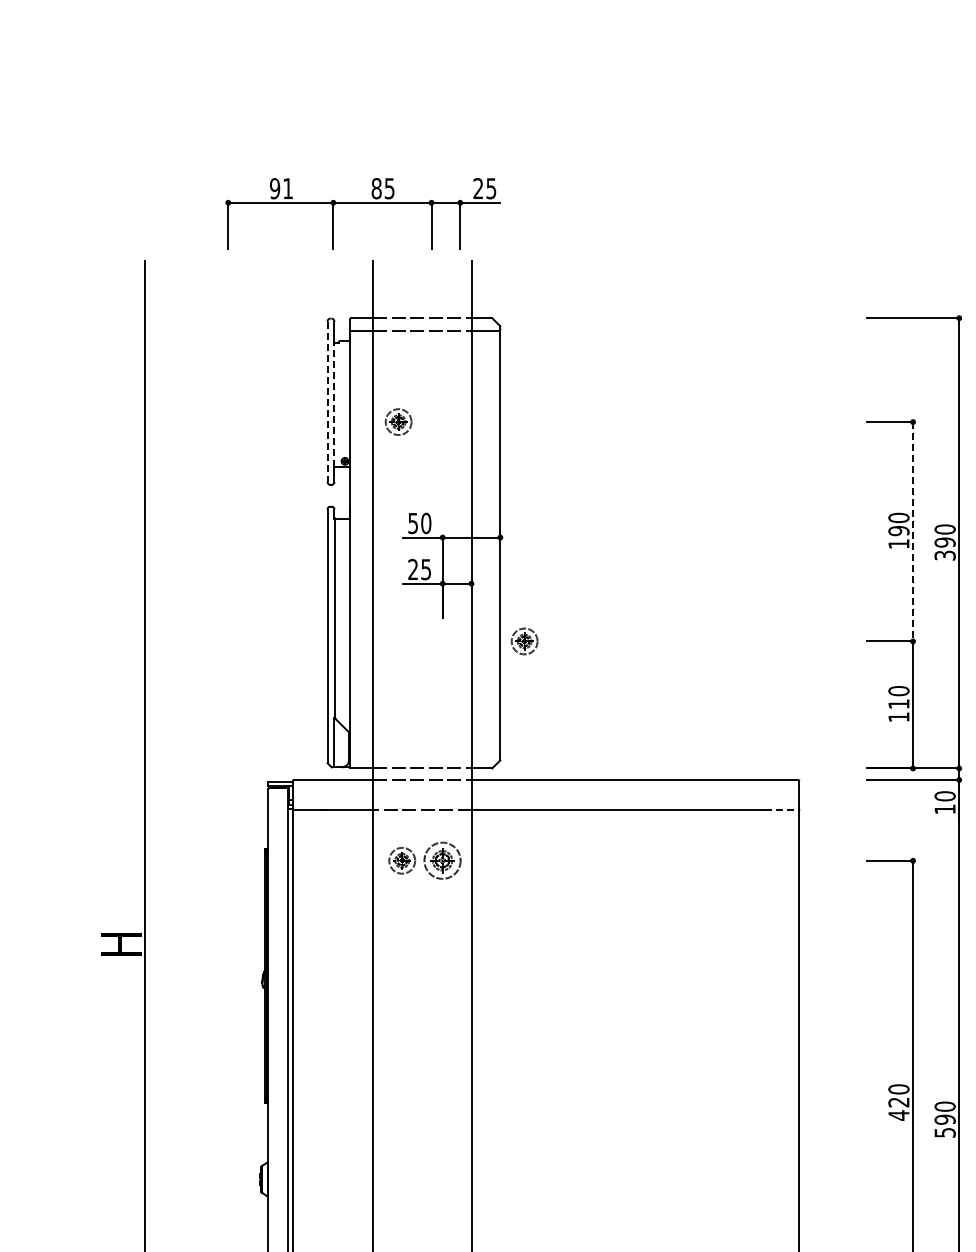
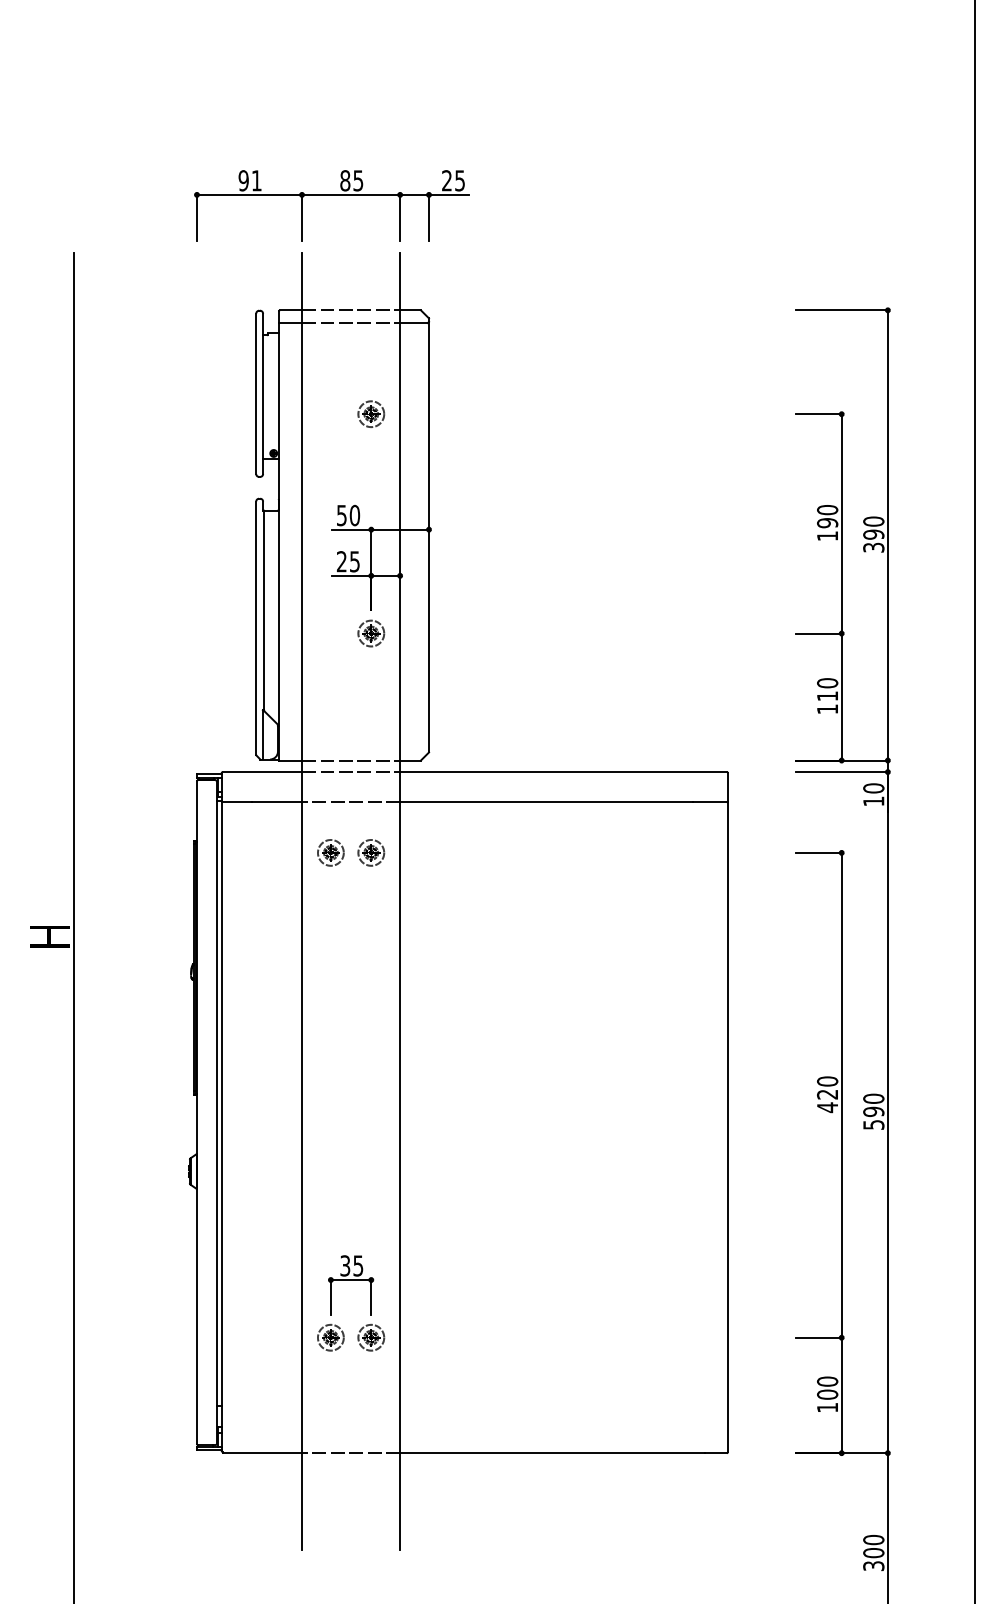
part: (362, 203) -> (331, 195), moved
line: (327, 402) -> (256, 394), dashed -> solid
line: (334, 405) -> (263, 397), dashed -> solid
part: (398, 421) -> (371, 413), moved
line: (912, 531) -> (841, 523), dashed -> solid
part: (524, 641) -> (371, 633), moved
line: (781, 810) -> (710, 802), dashed -> solid
part: (442, 860) -> (371, 852), size x0.71

